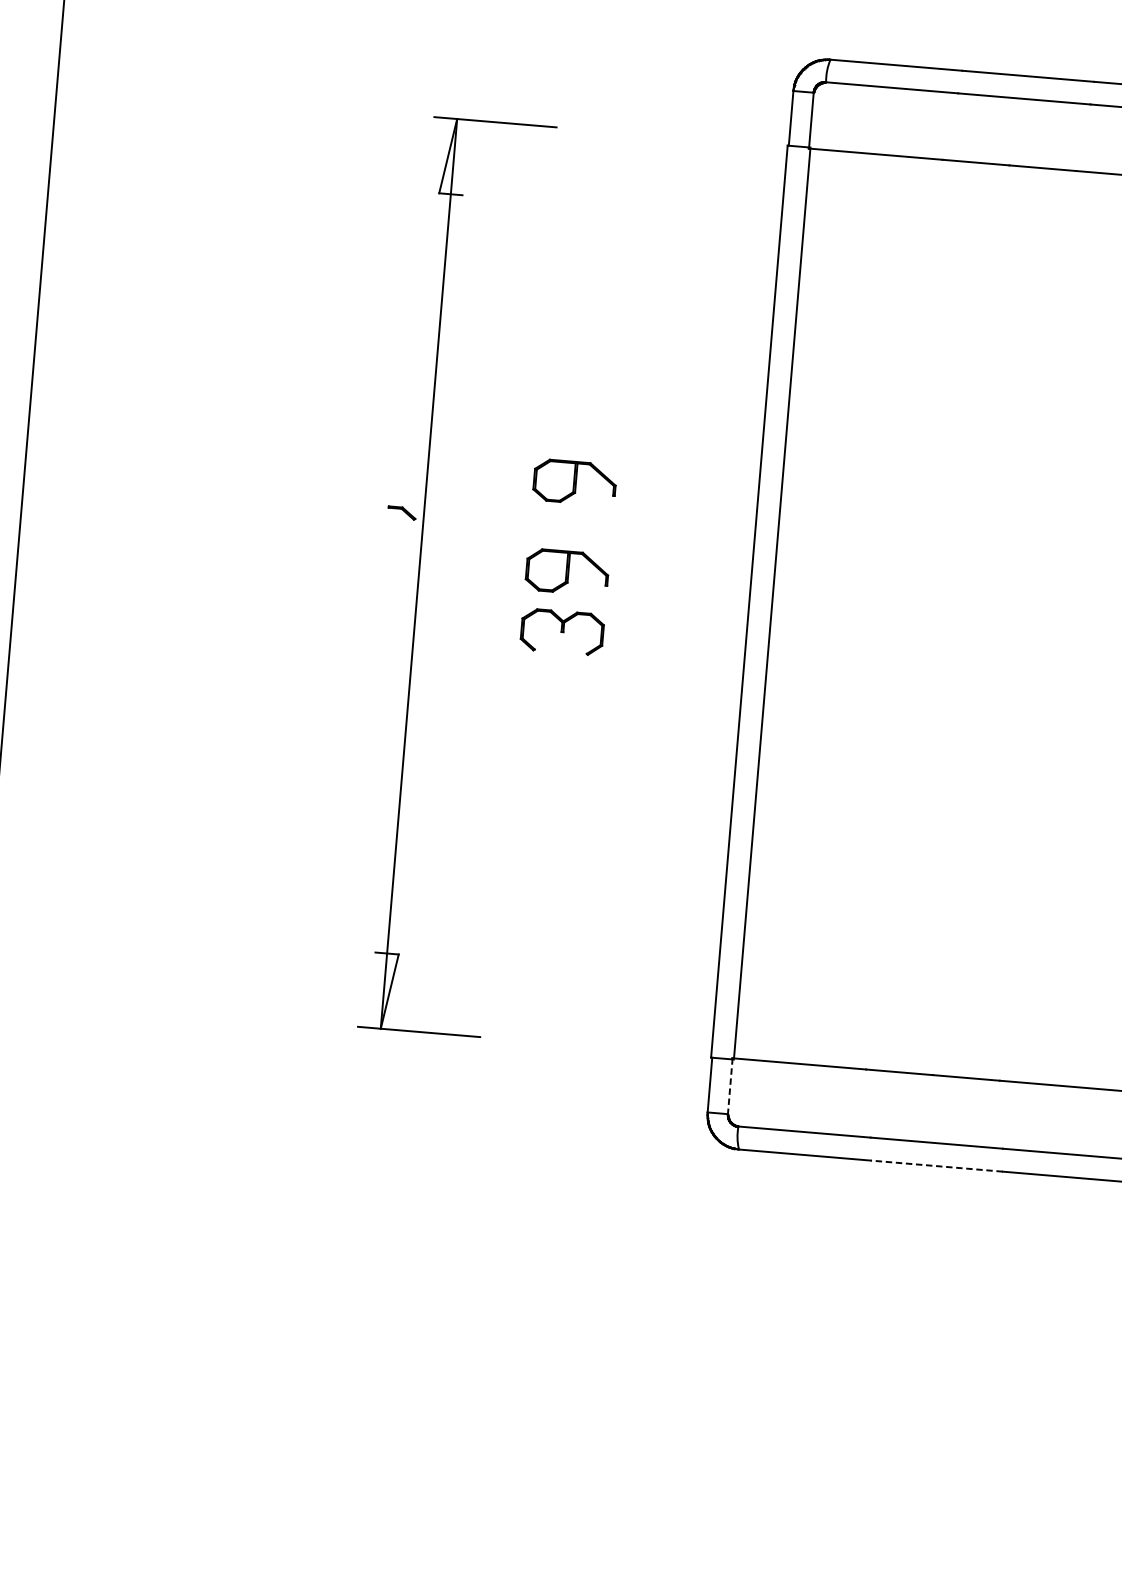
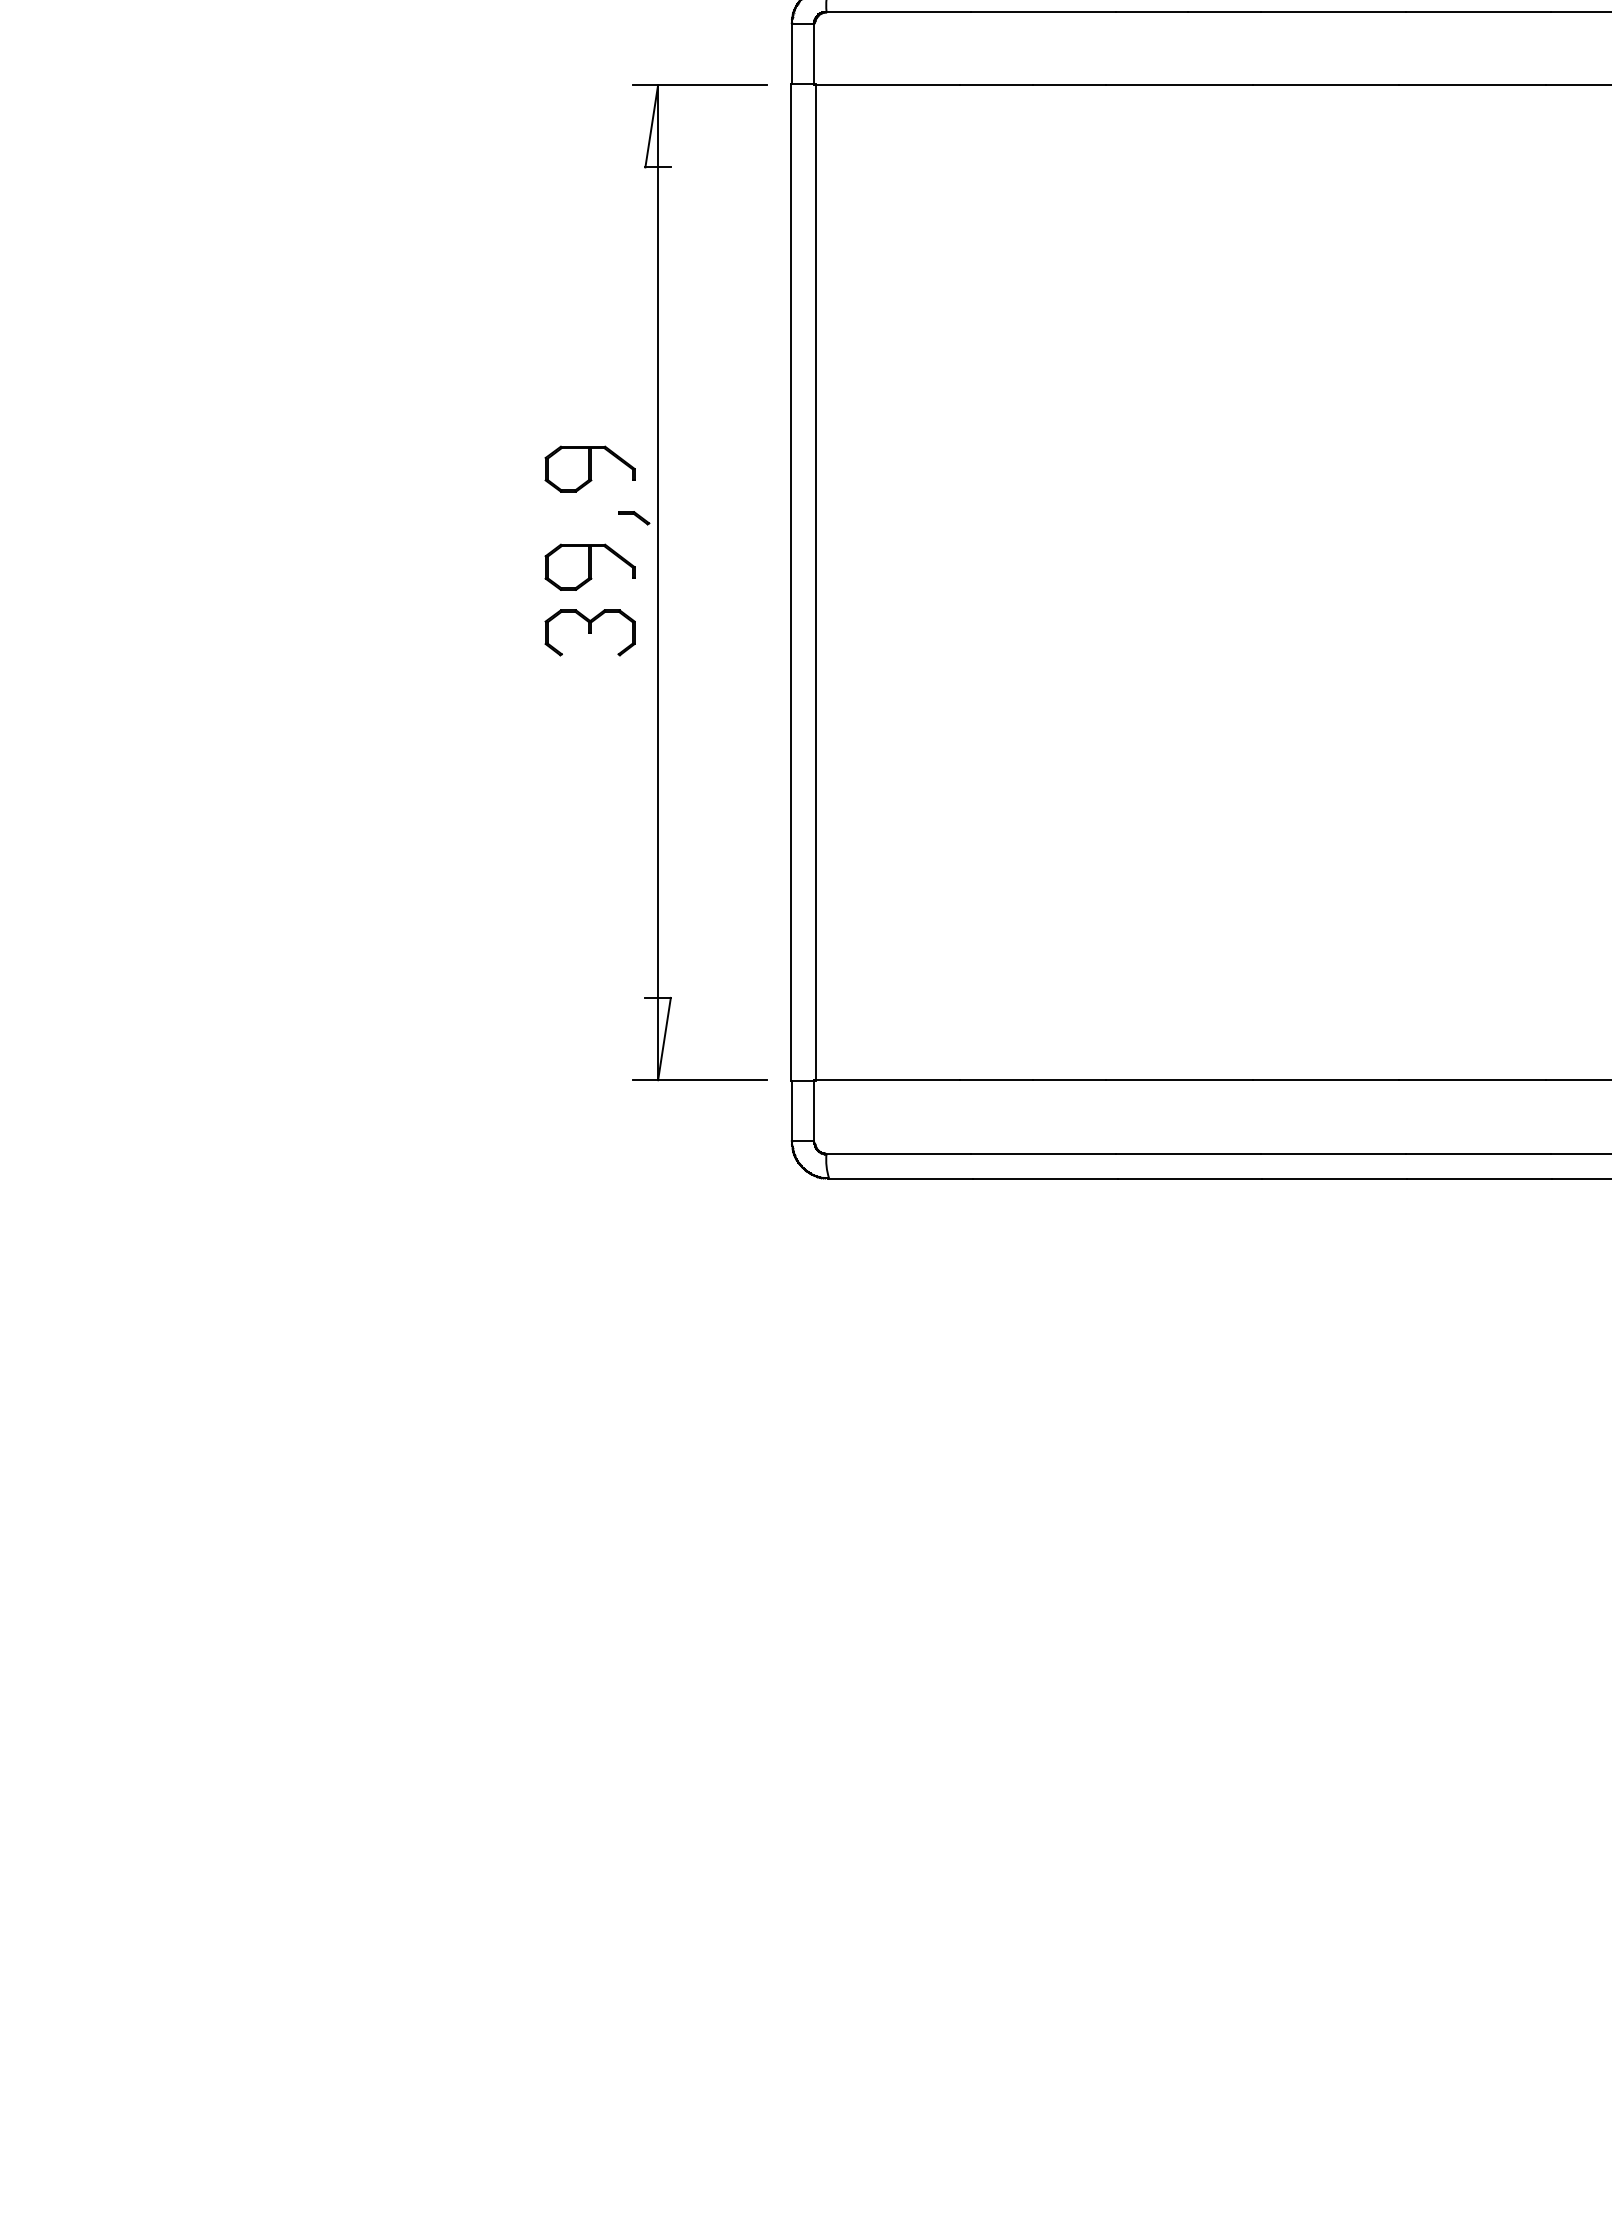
part: (419, 573) -> (658, 582), moved
line: (730, 1086) -> (814, 1110), dashed -> solid
line: (936, 1165) -> (1045, 1178), dashed -> solid

